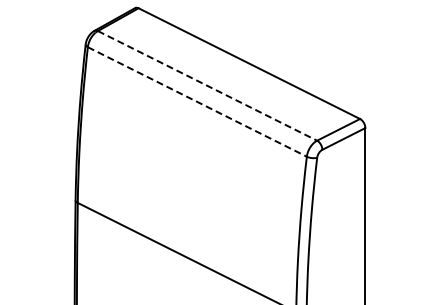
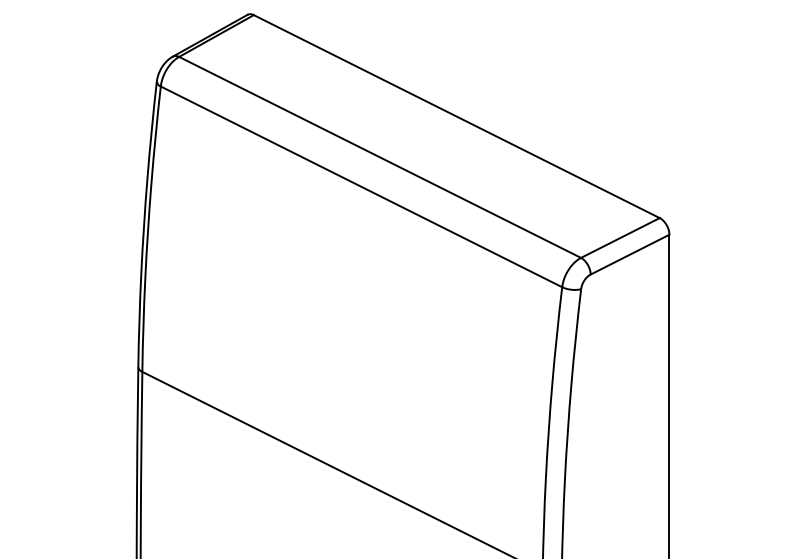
line: (207, 85) -> (380, 156), dashed -> solid
line: (197, 102) -> (361, 187), dashed -> solid

